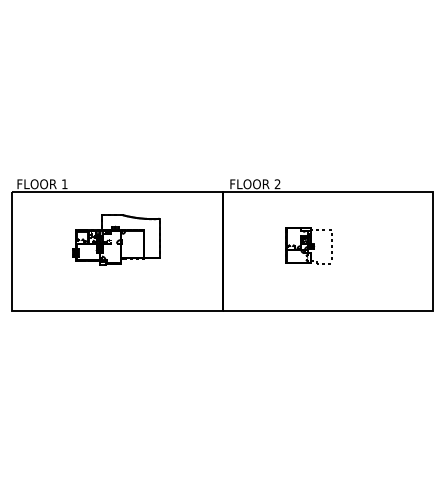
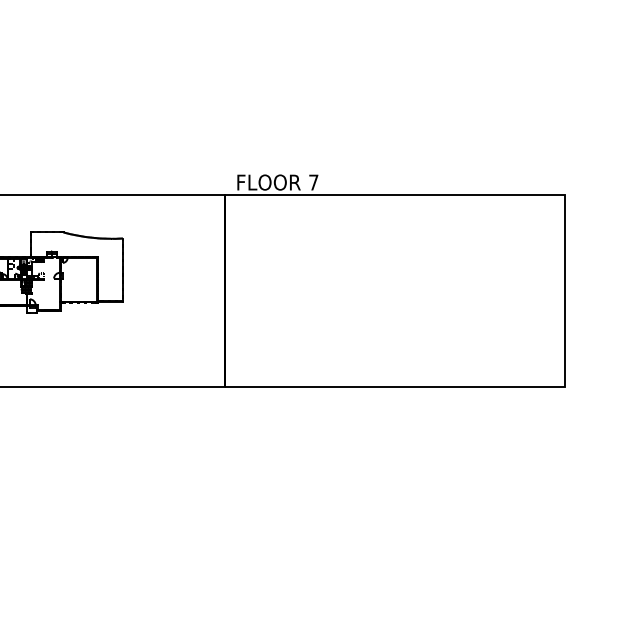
text: (277, 184) -> (313, 182), 2 -> 7
part: (308, 245) -> (363, 281), removed

